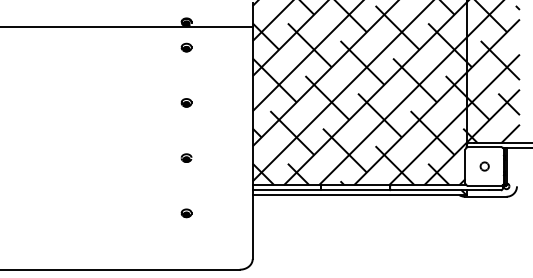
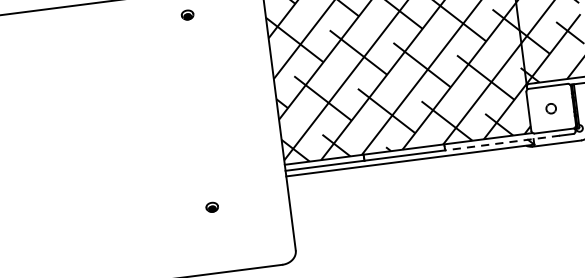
part: (186, 102) -> (195, 78), removed
part: (186, 157) -> (203, 142), removed
line: (439, 190) -> (502, 143), solid -> dashed

